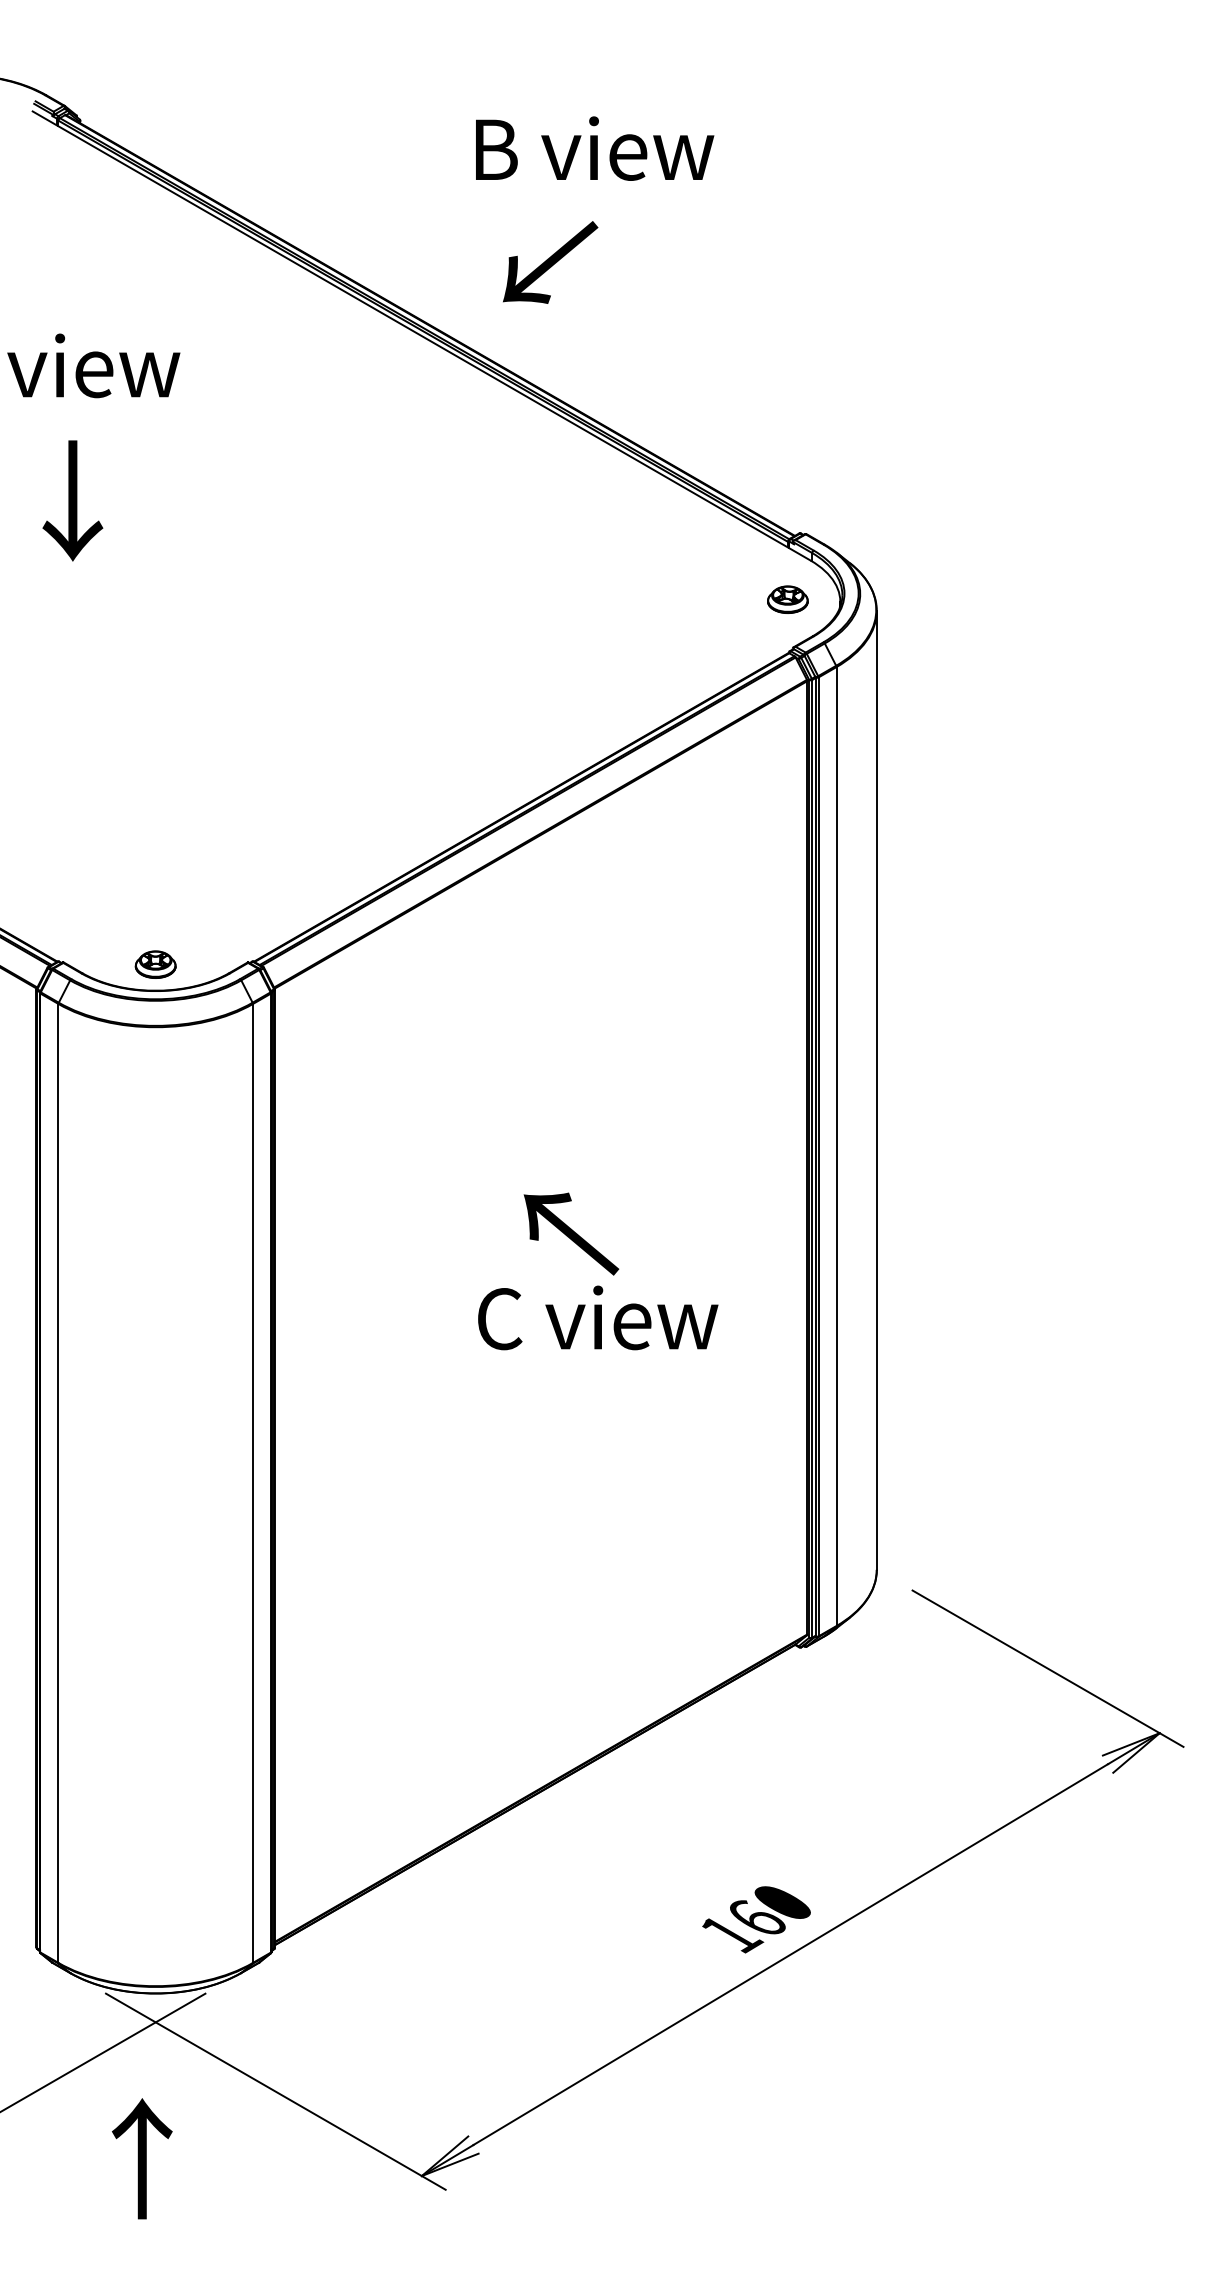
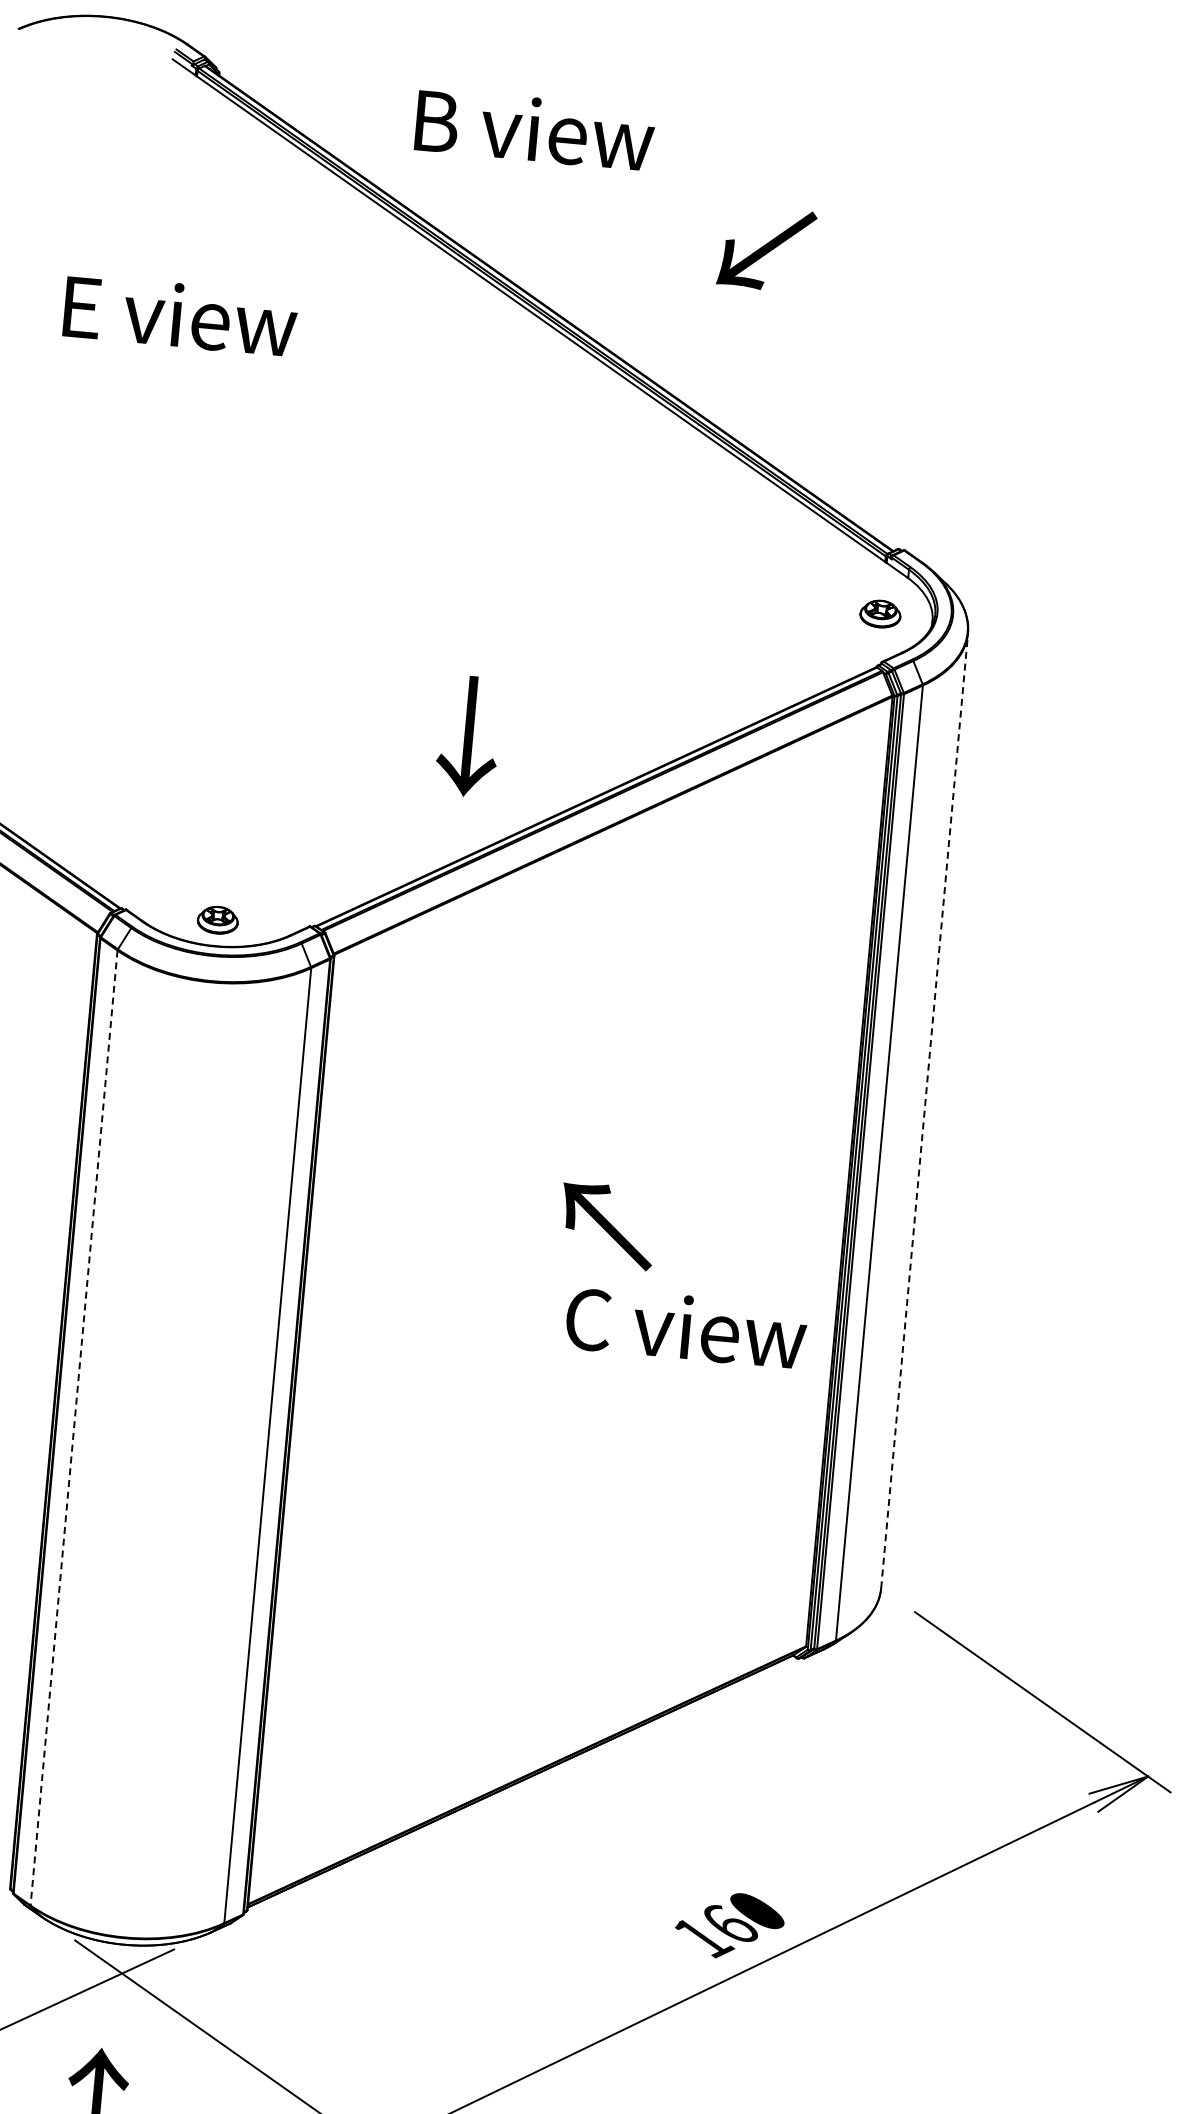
text: (595, 148) -> (535, 129), moved
text: (550, 262) -> (766, 249), moved
text: (72, 500) -> (468, 735), moved
line: (876, 1089) -> (924, 1109), solid -> dashed
text: (598, 1317) -> (686, 1327), moved
line: (58, 1483) -> (74, 1428), solid -> dashed

